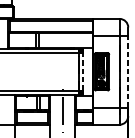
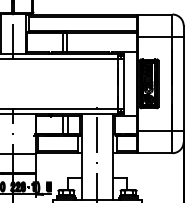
line: (82, 71) -> (123, 83), dashed -> solid
line: (128, 71) -> (183, 83), dashed -> solid

